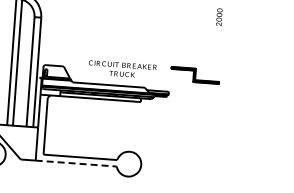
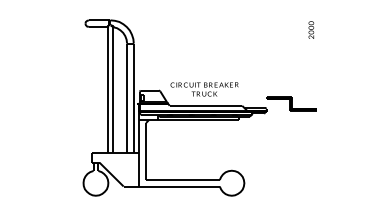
text: (122, 69) -> (204, 89), moved
part: (195, 75) -> (291, 103), moved
line: (76, 163) -> (179, 186), dashed -> solid

